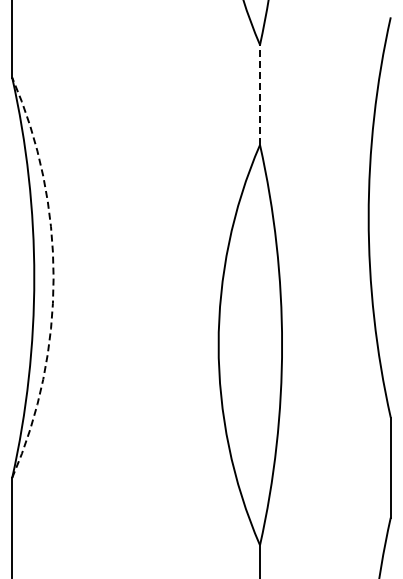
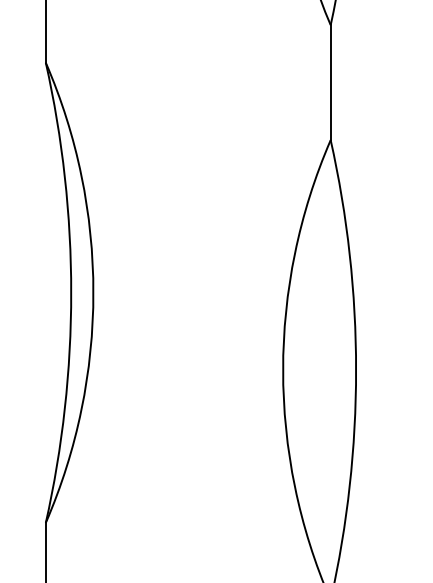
line: (260, 94) -> (331, 82), dashed -> solid
arc: (53, 277) -> (93, 292), dashed -> solid

